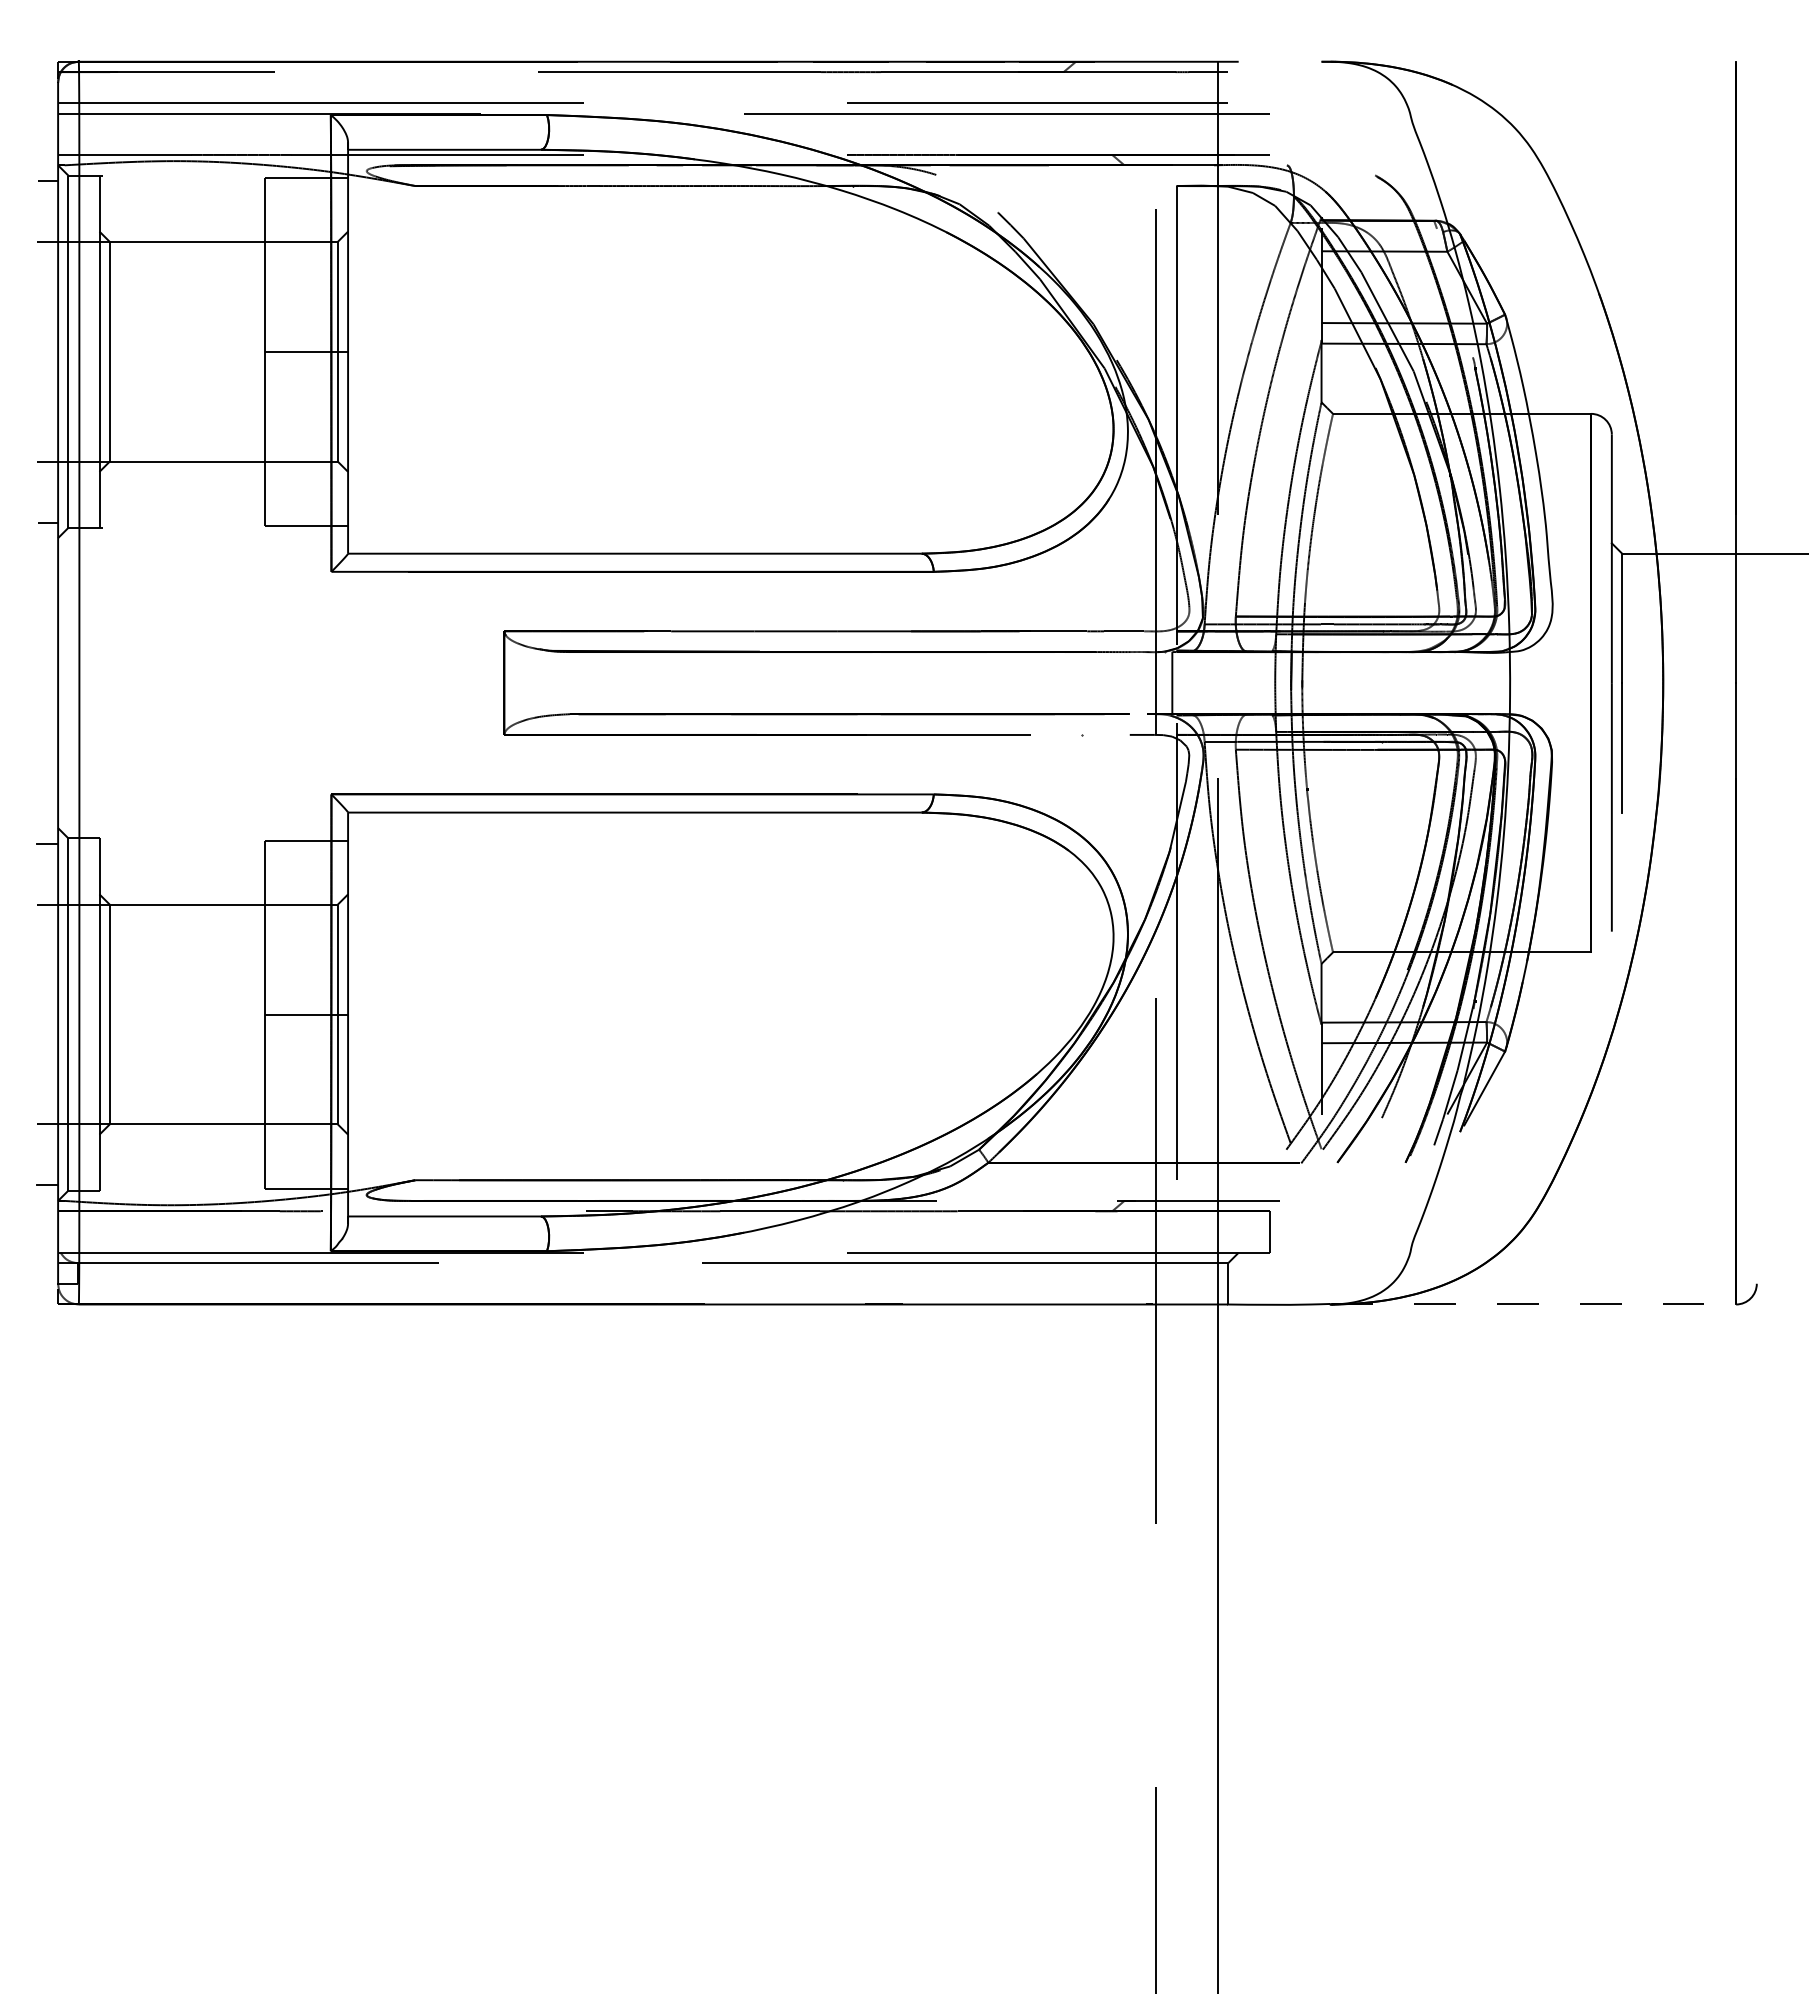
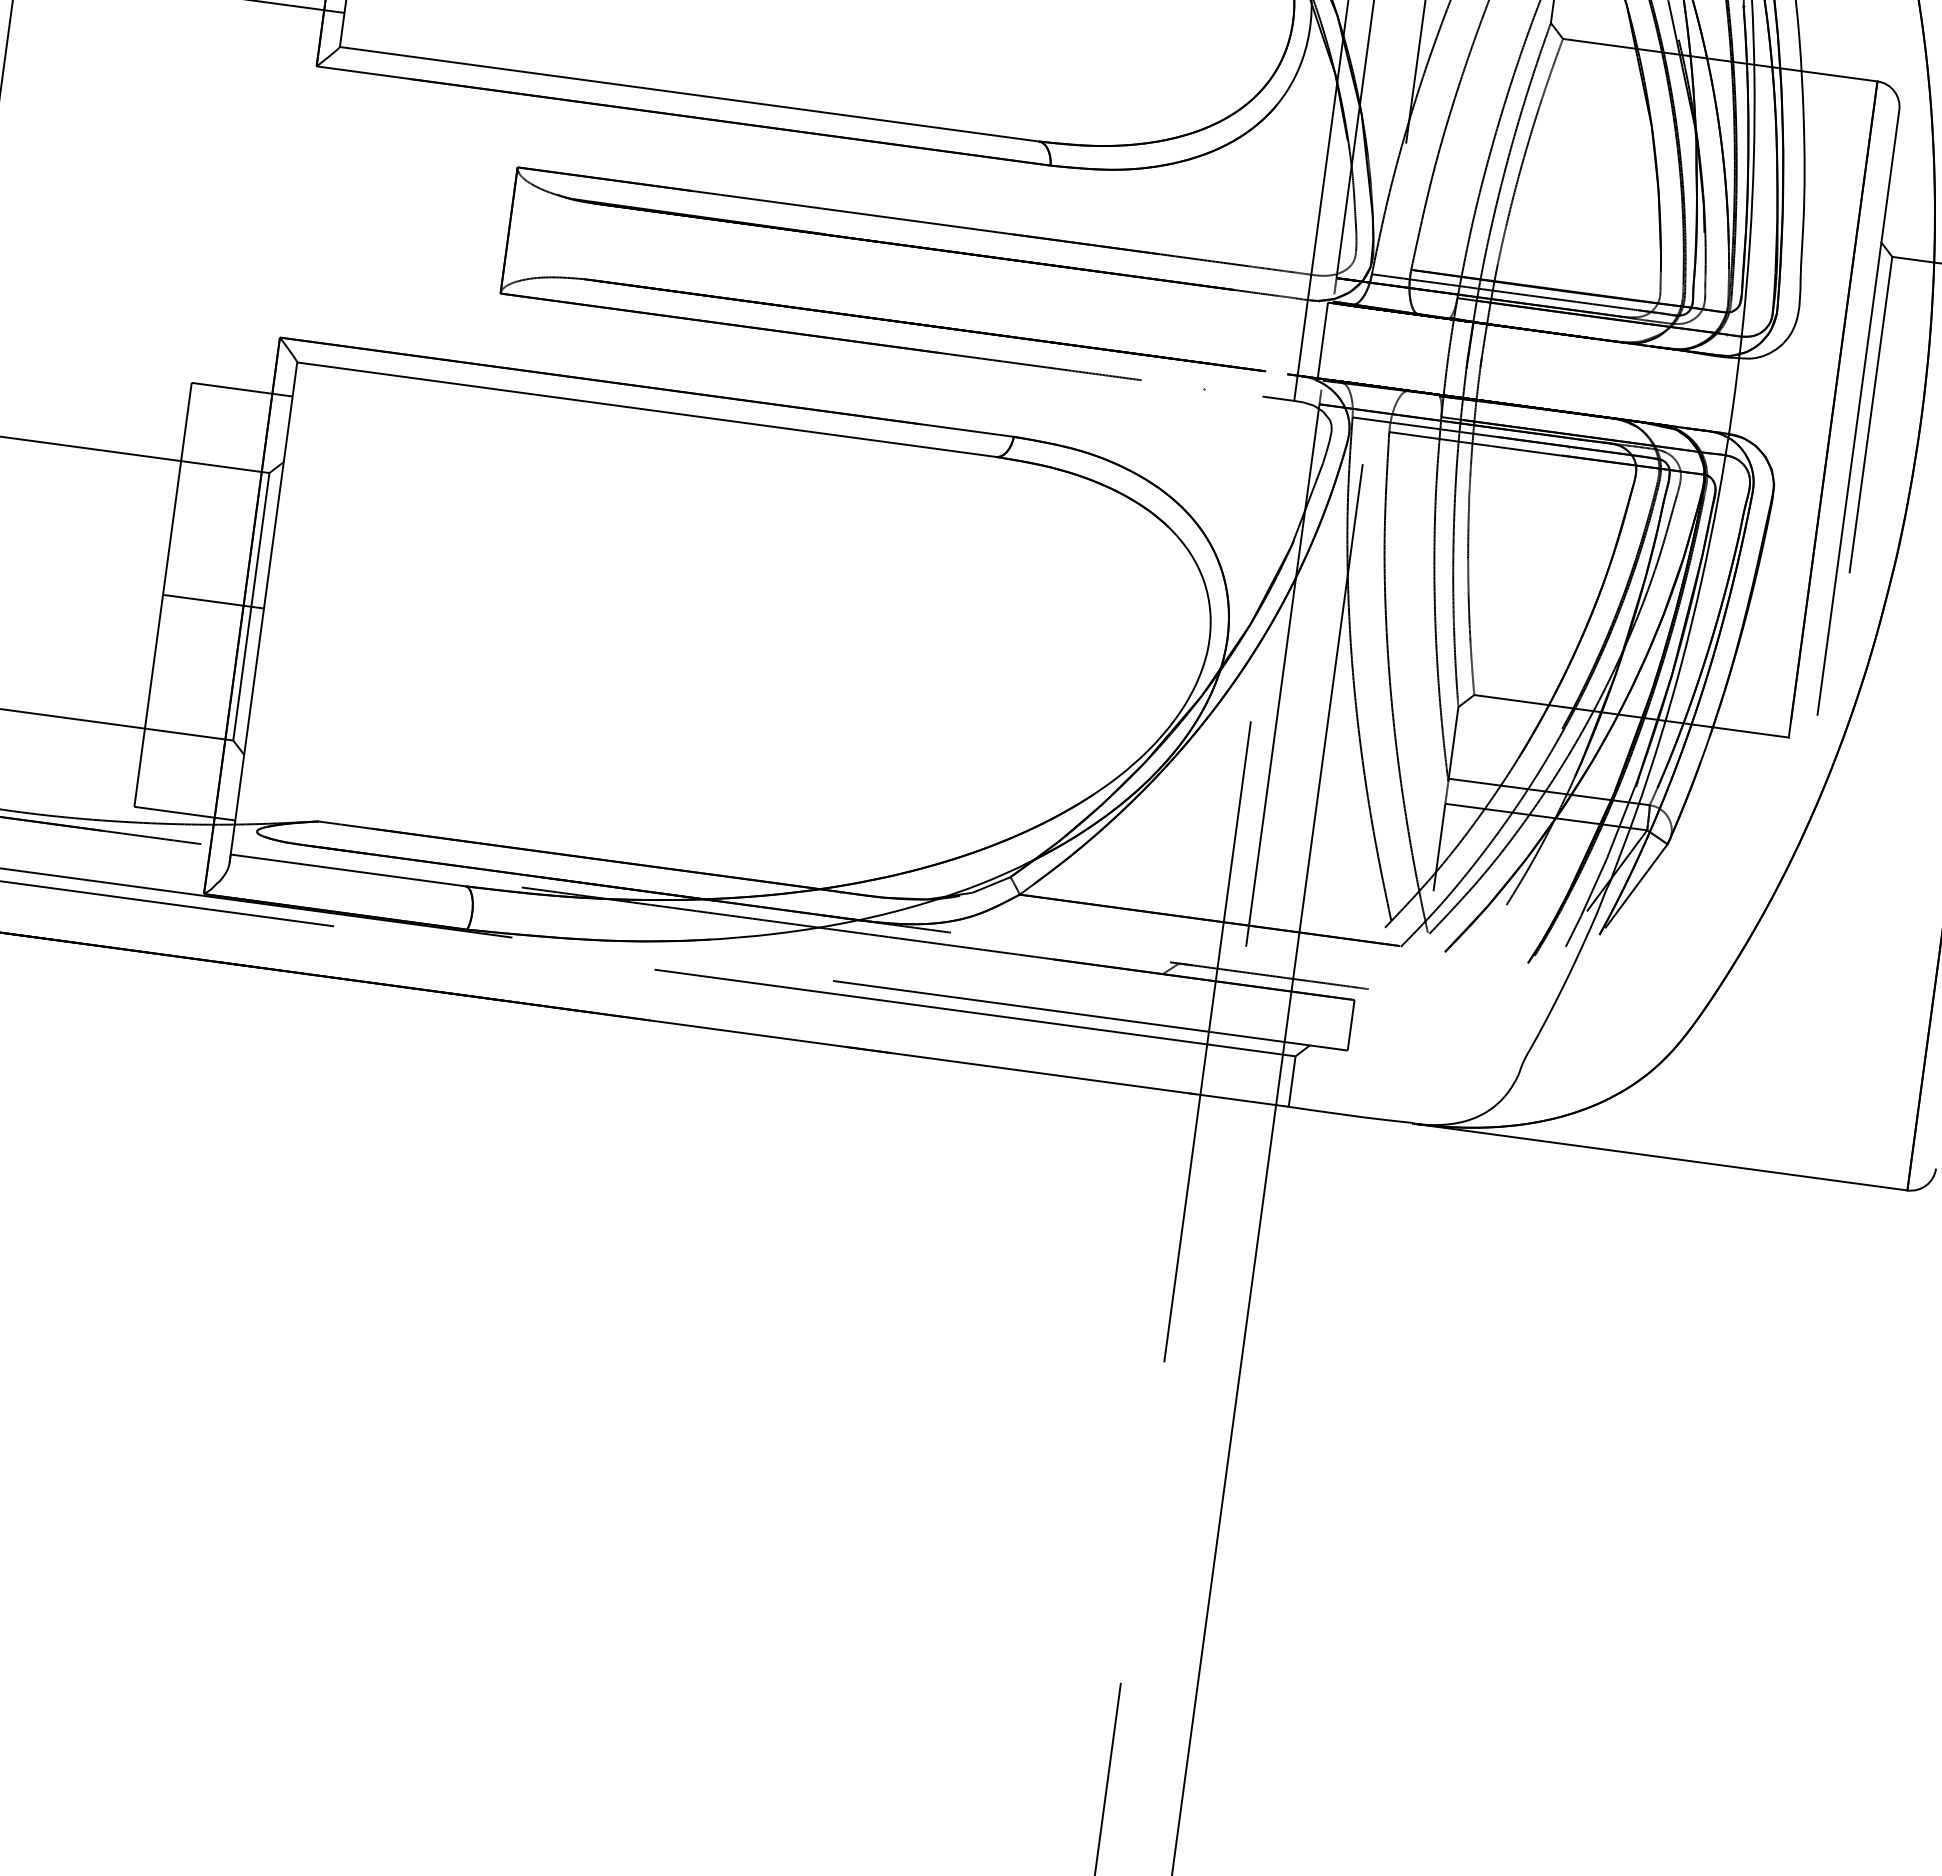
line: (1534, 1304) -> (1661, 1157), dashed -> solid

